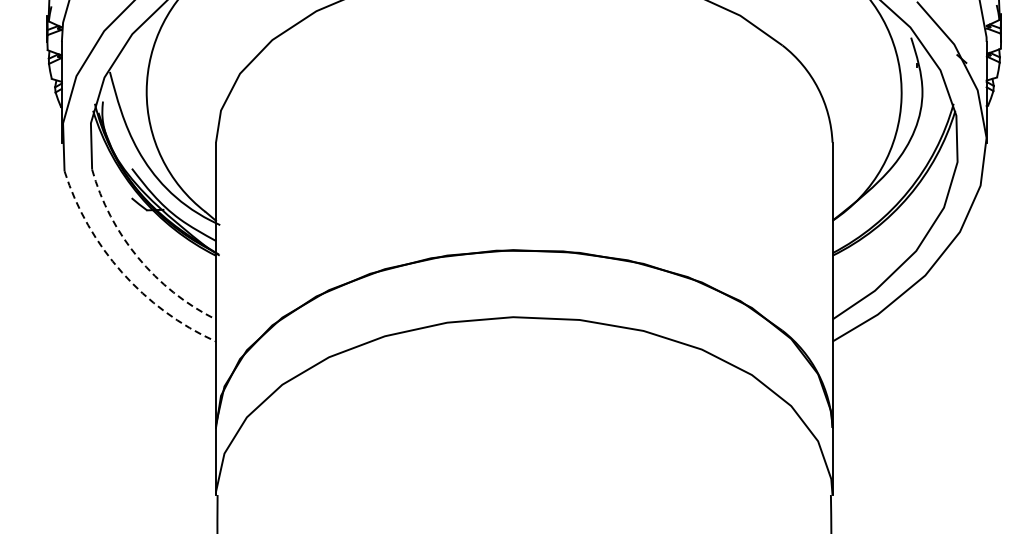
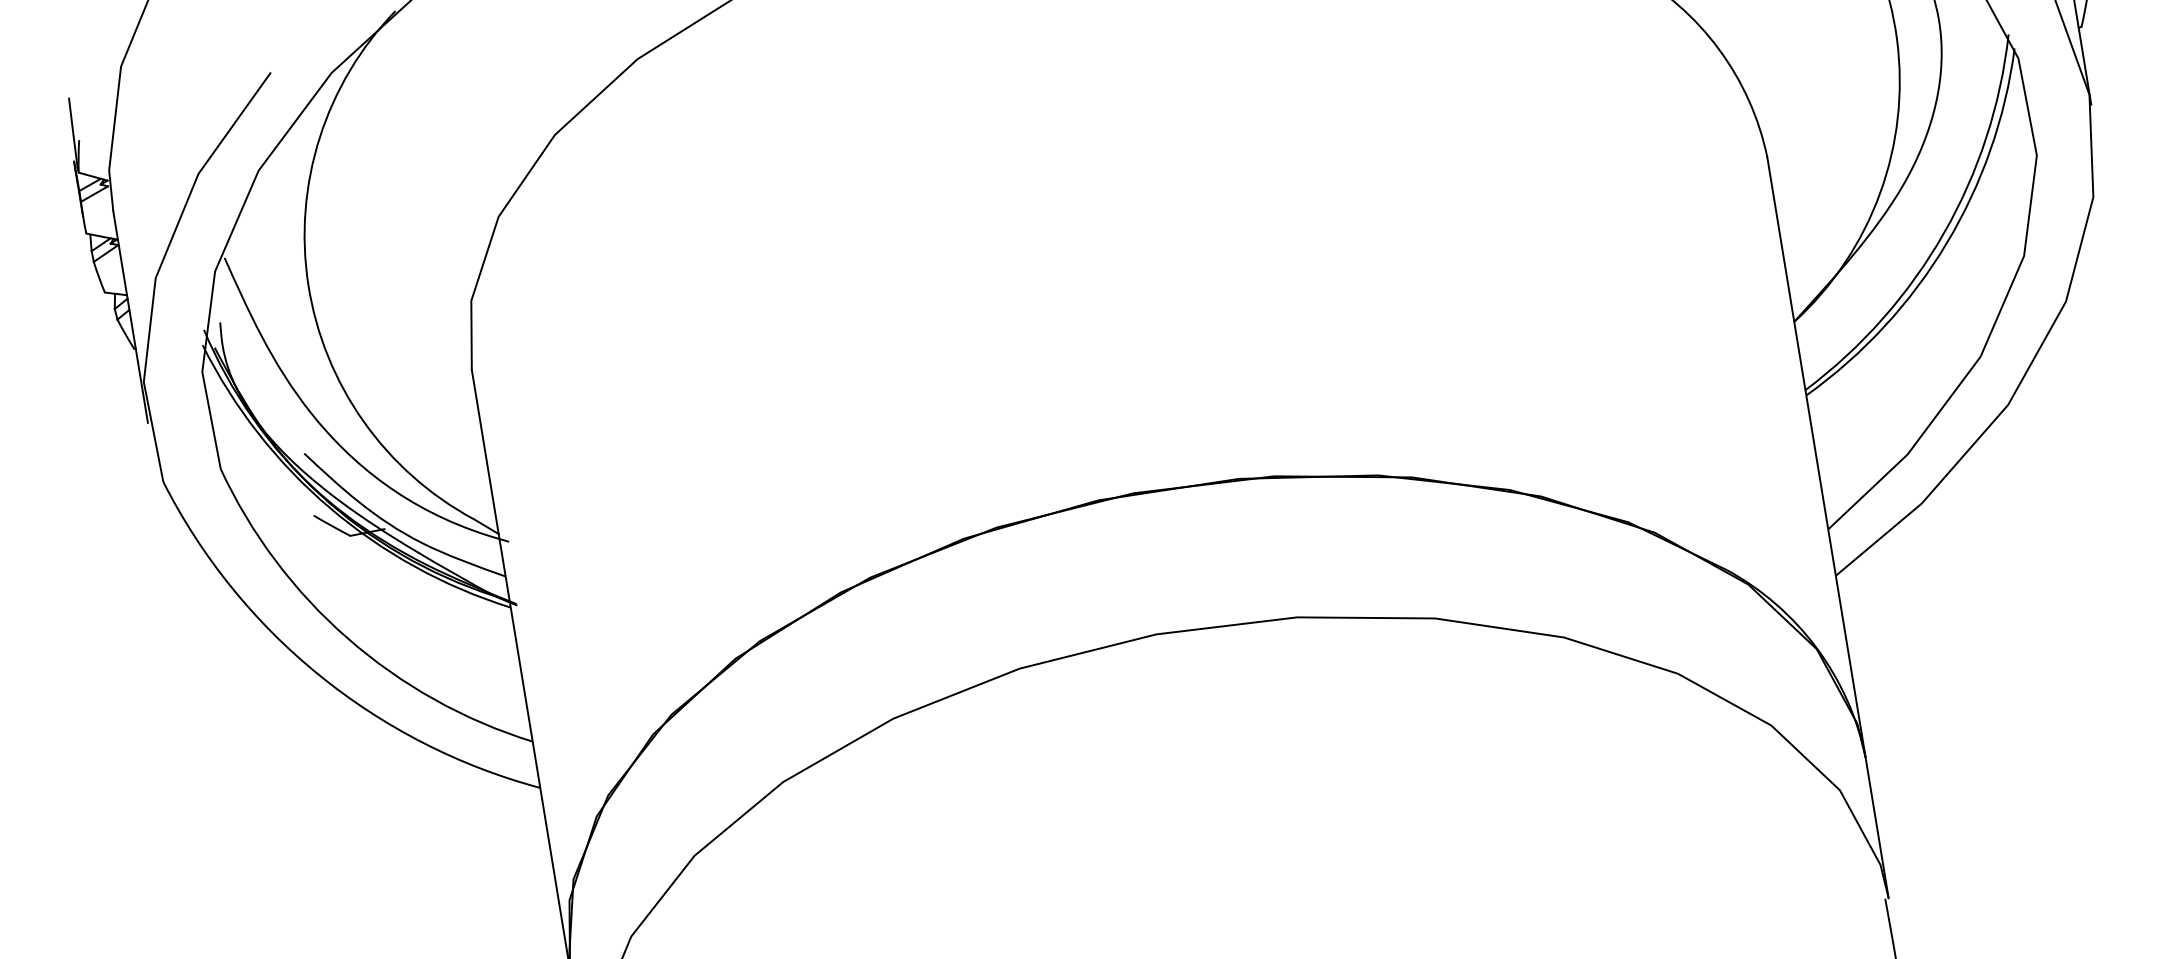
arc: (138, 257) -> (348, 637), dashed -> solid
arc: (122, 272) -> (320, 674), dashed -> solid

